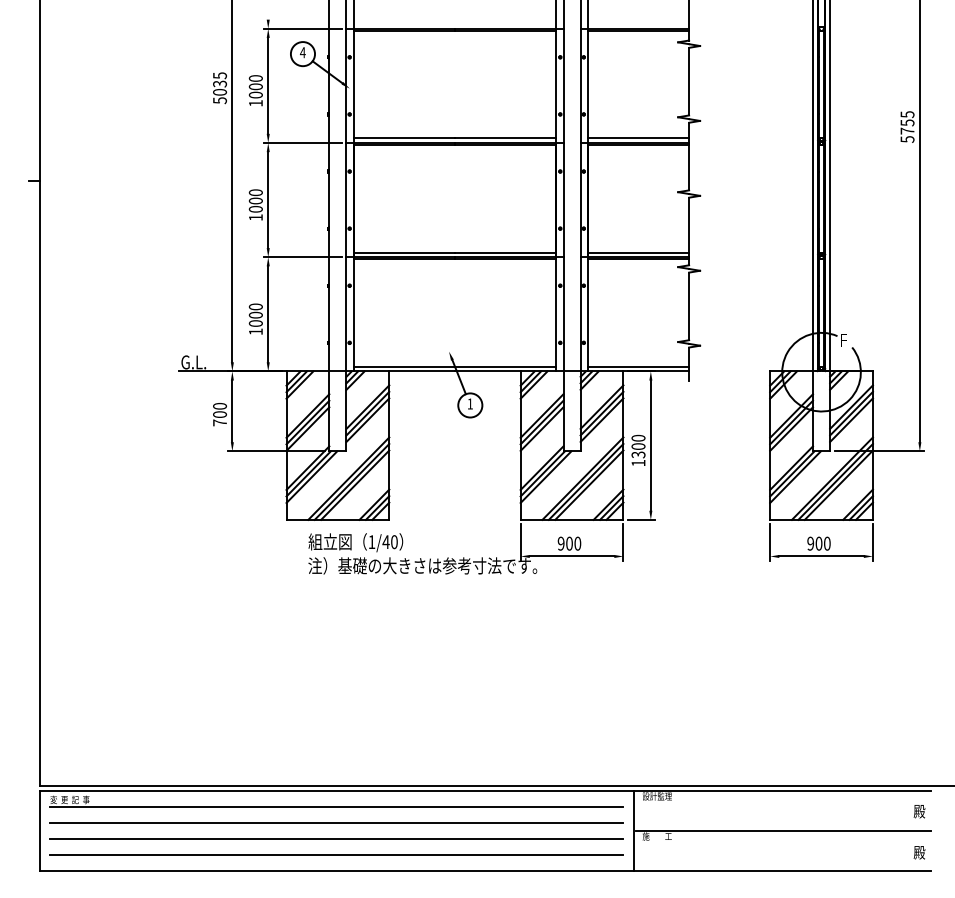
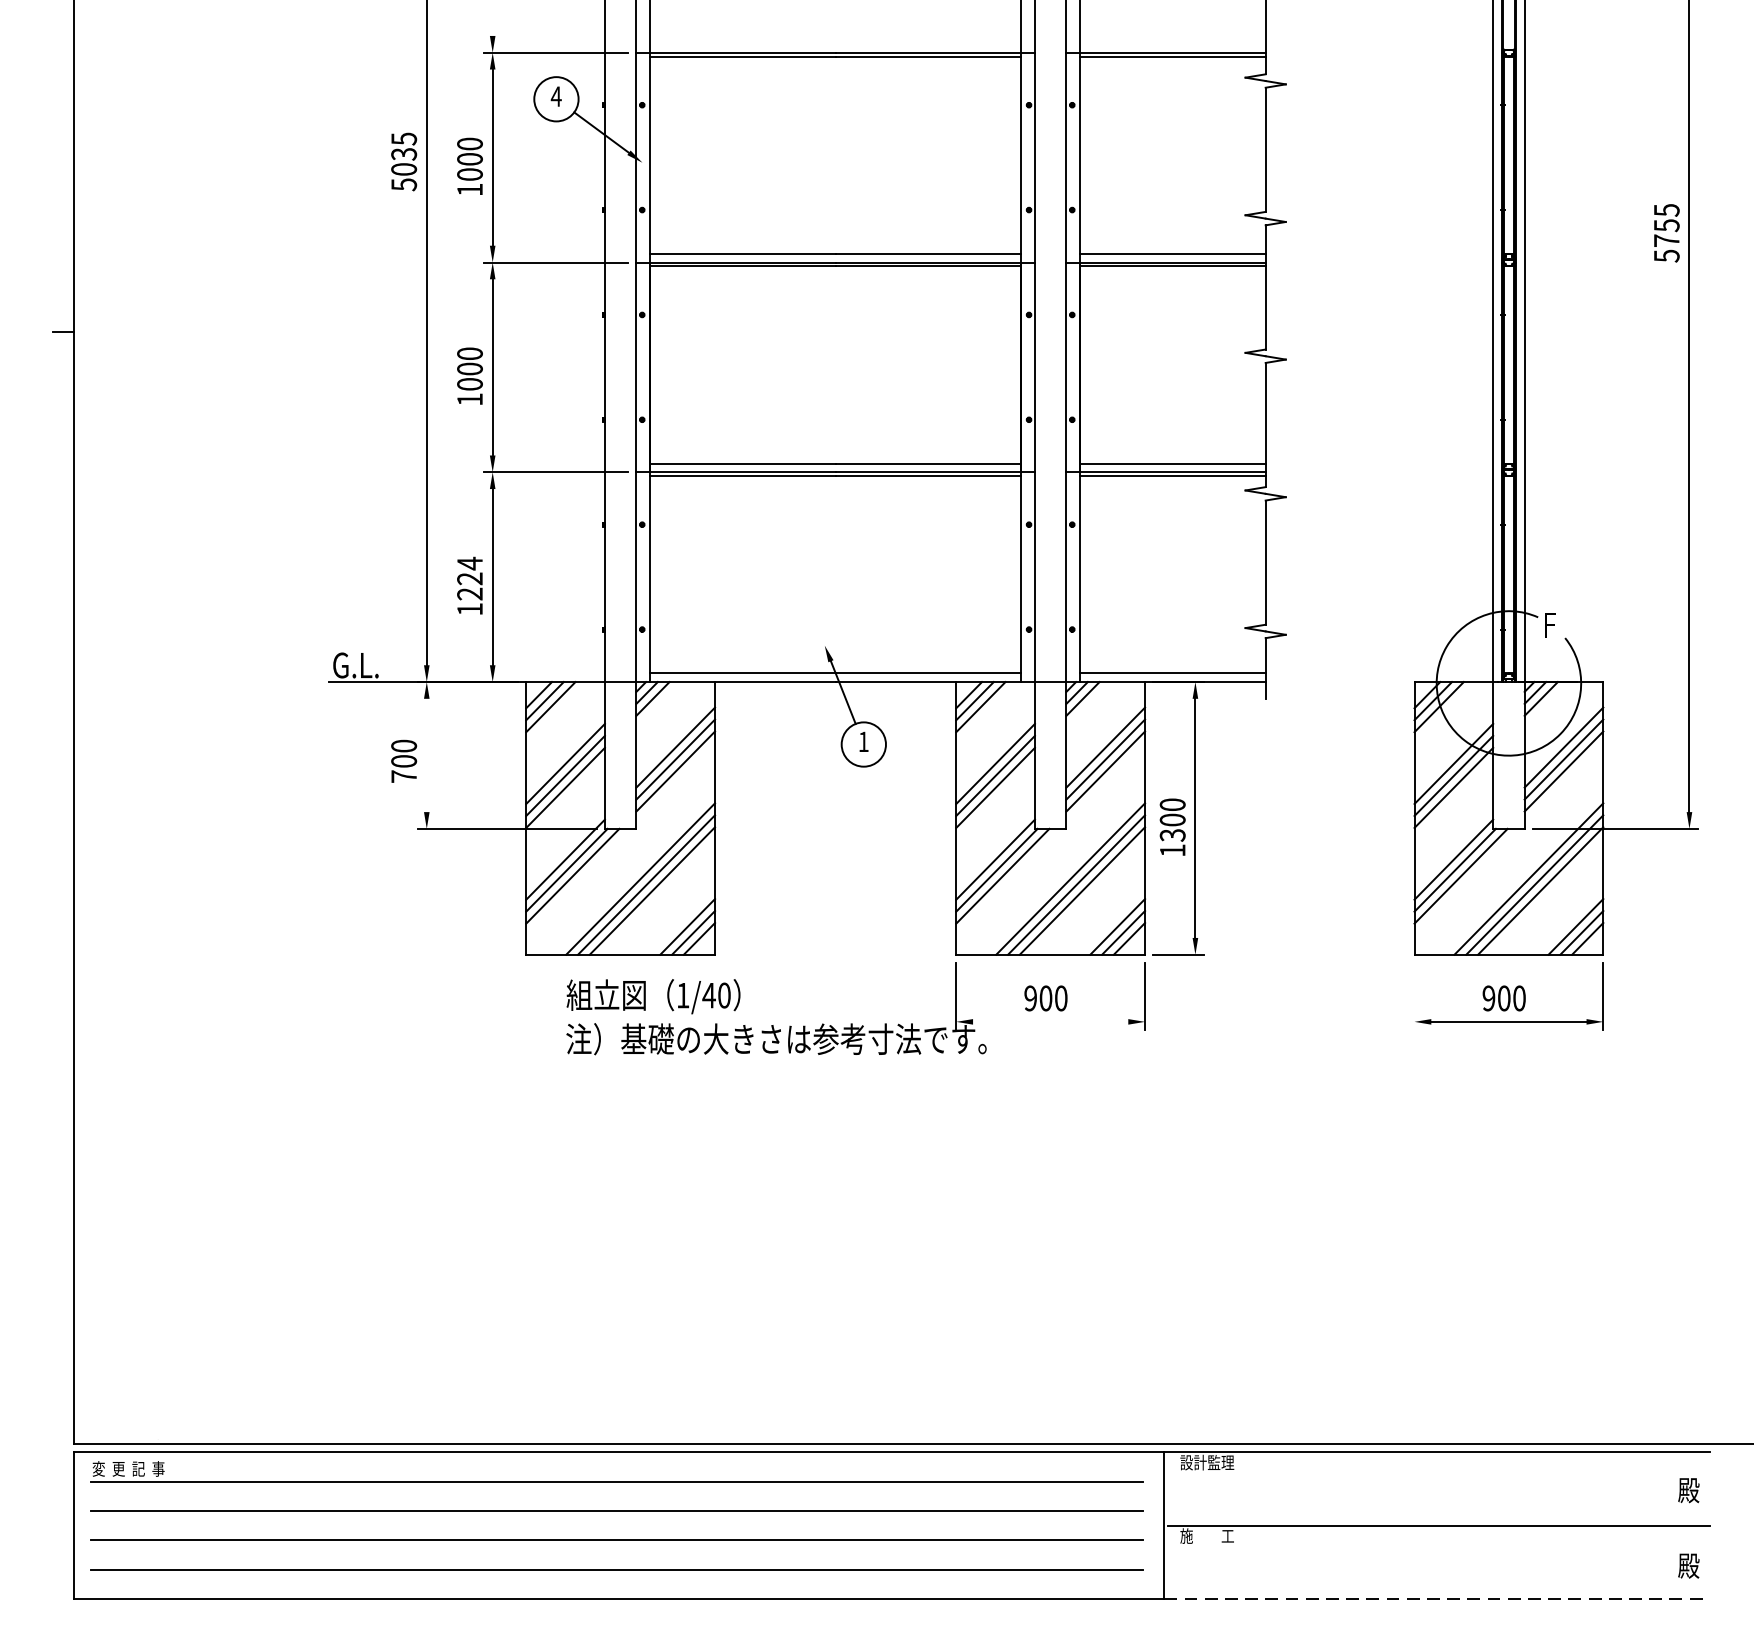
text: (255, 314) -> (469, 577), 1000 -> 1224
line: (232, 411) -> (427, 755), removed
line: (770, 542) -> (1415, 996), removed
line: (571, 556) -> (1049, 1021), removed
line: (782, 870) -> (1437, 1598), solid -> dashed

